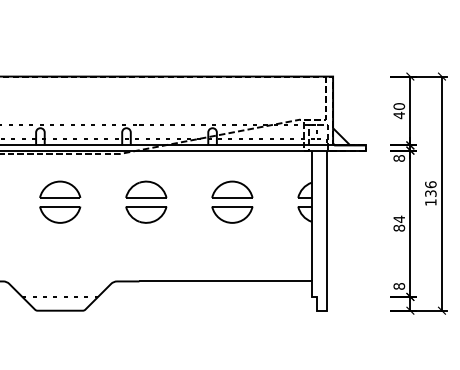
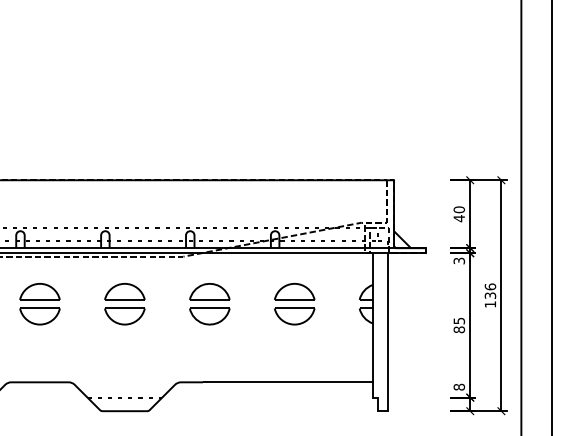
text: (398, 157) -> (458, 260), 8 -> 3
text: (399, 218) -> (459, 320), 84 -> 85

